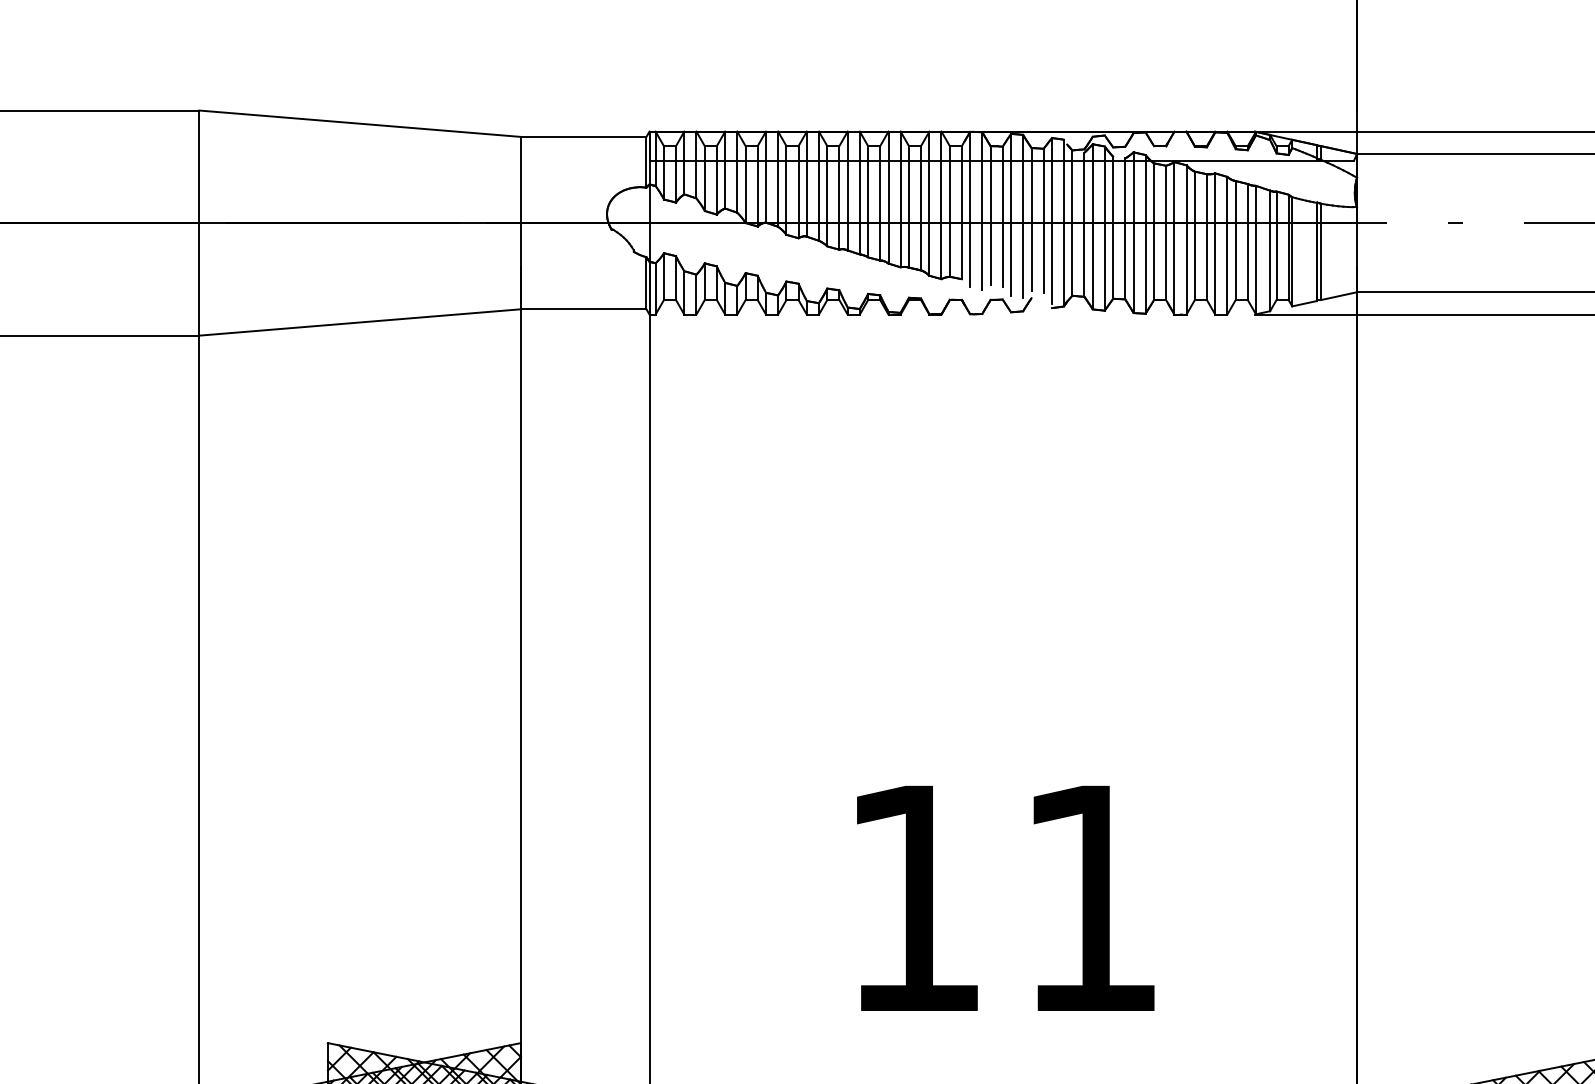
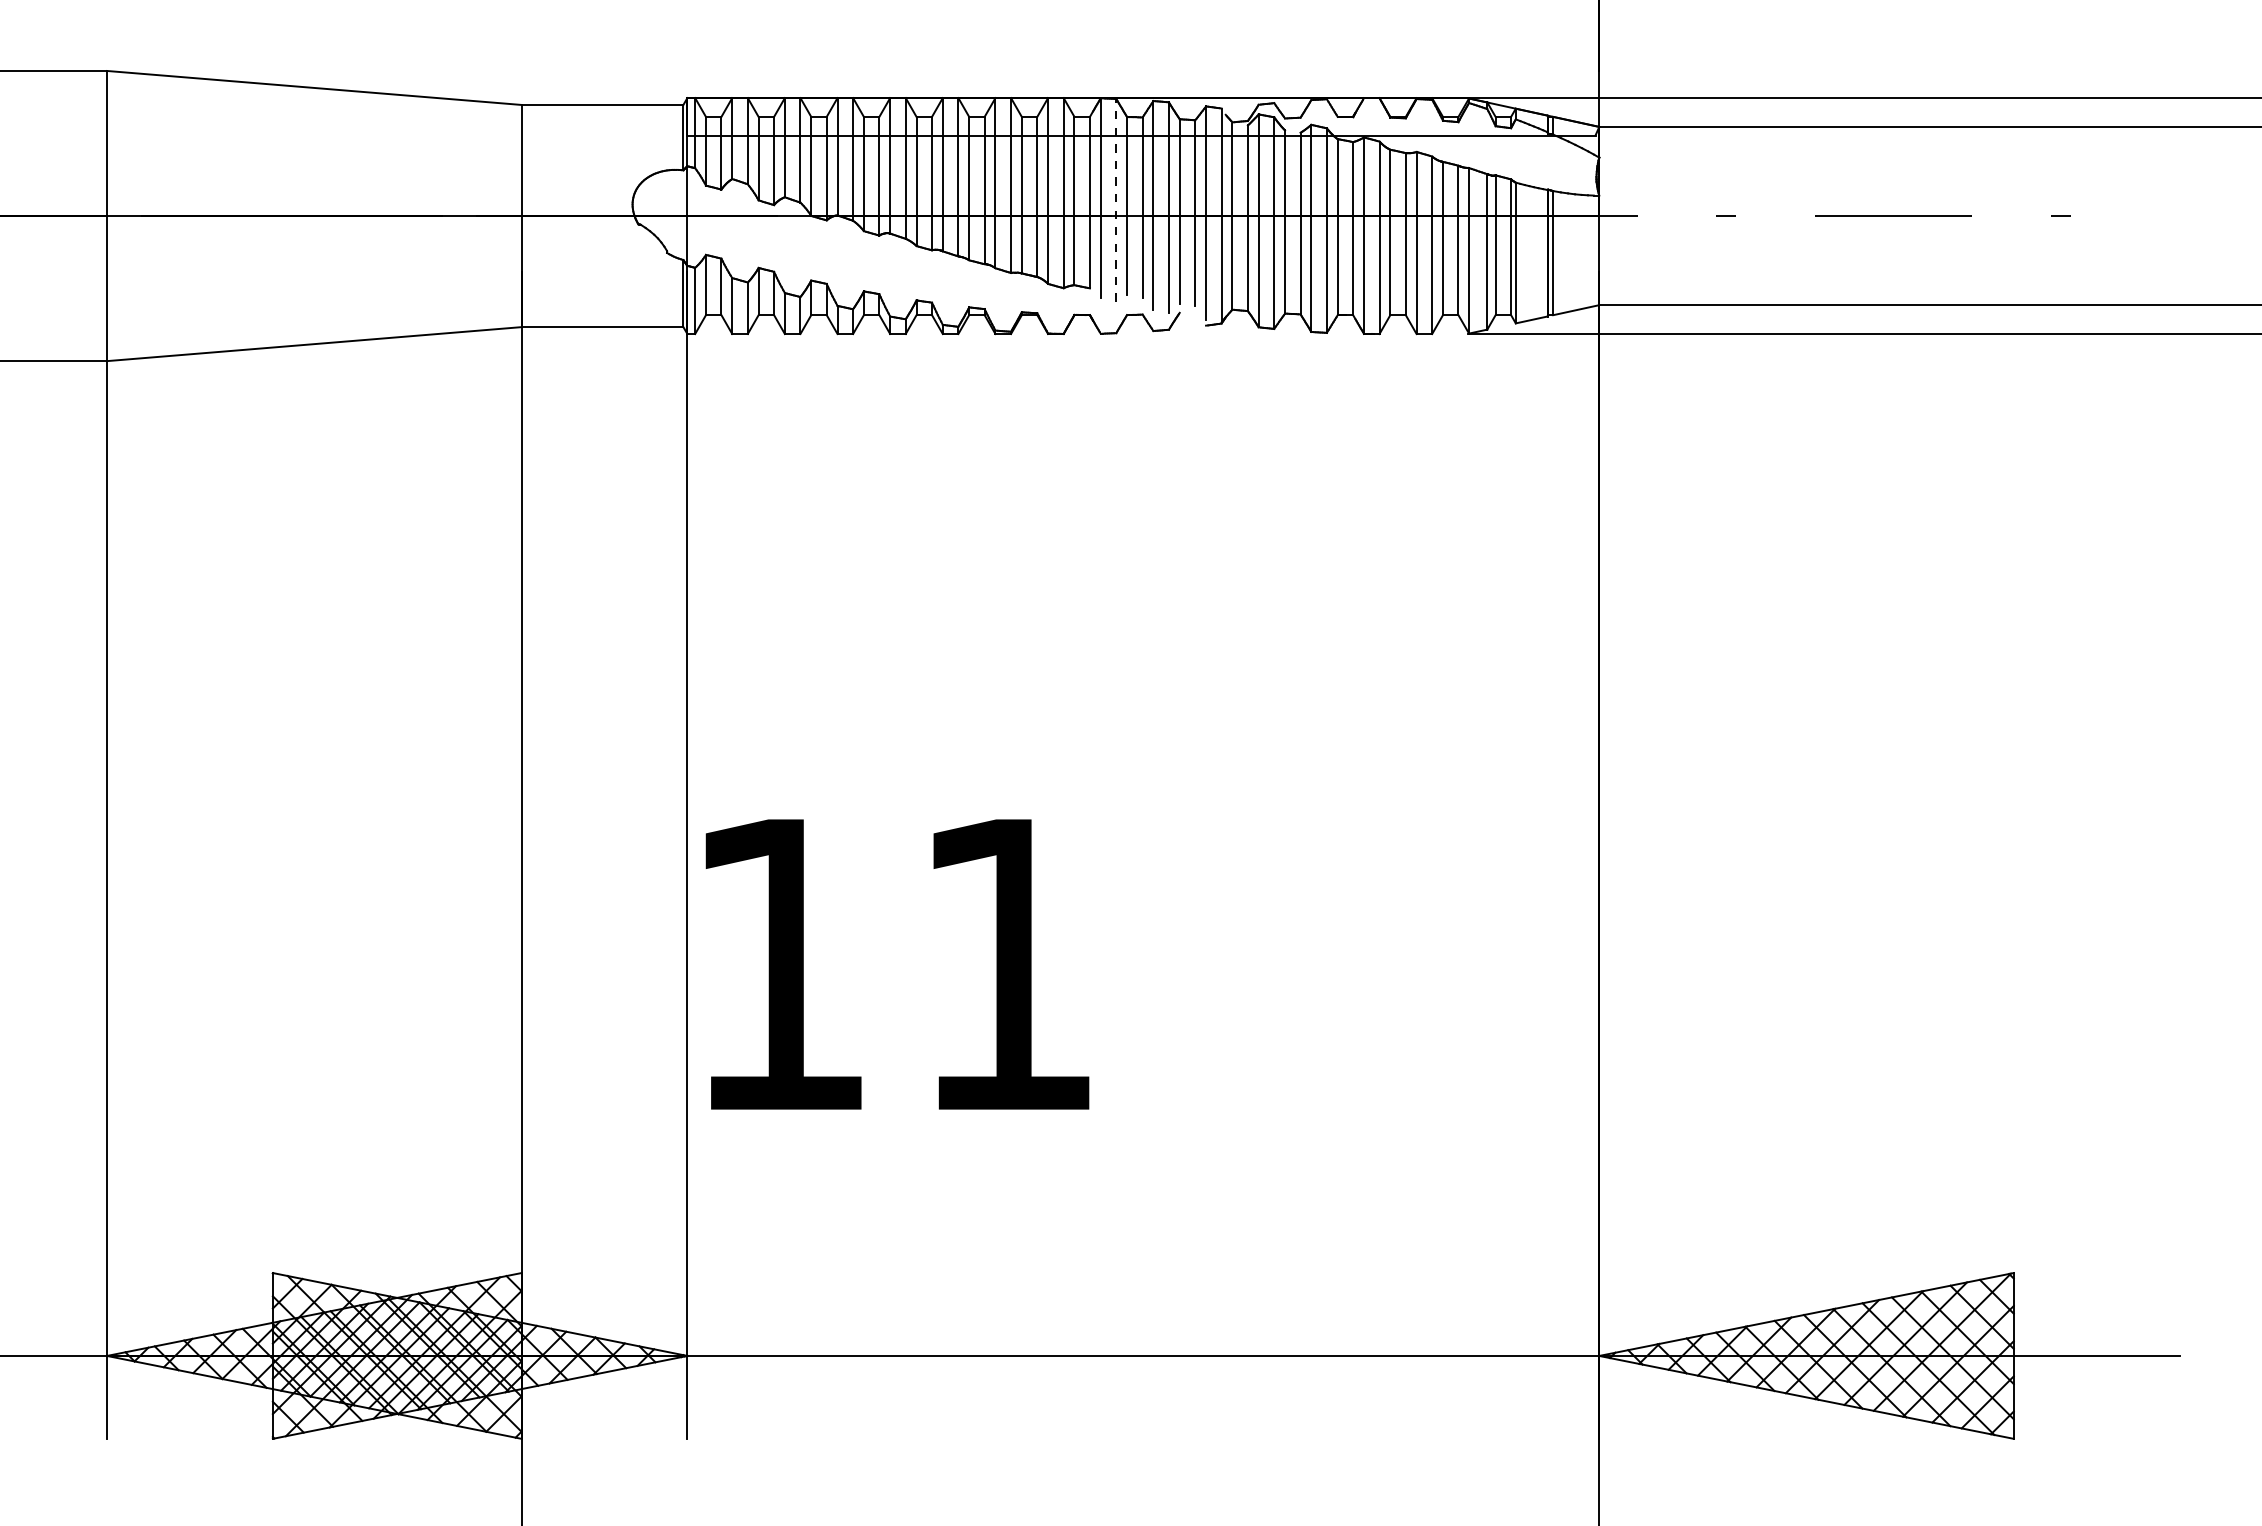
line: (982, 210) -> (1116, 199), solid -> dashed
text: (1005, 898) -> (897, 964), moved

